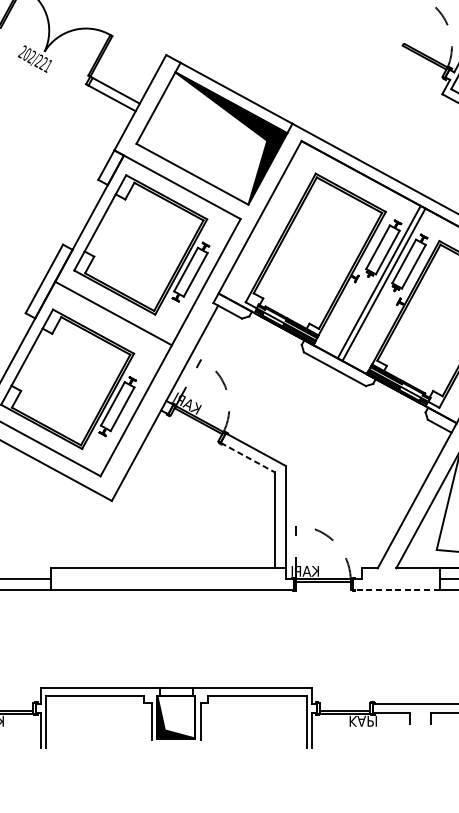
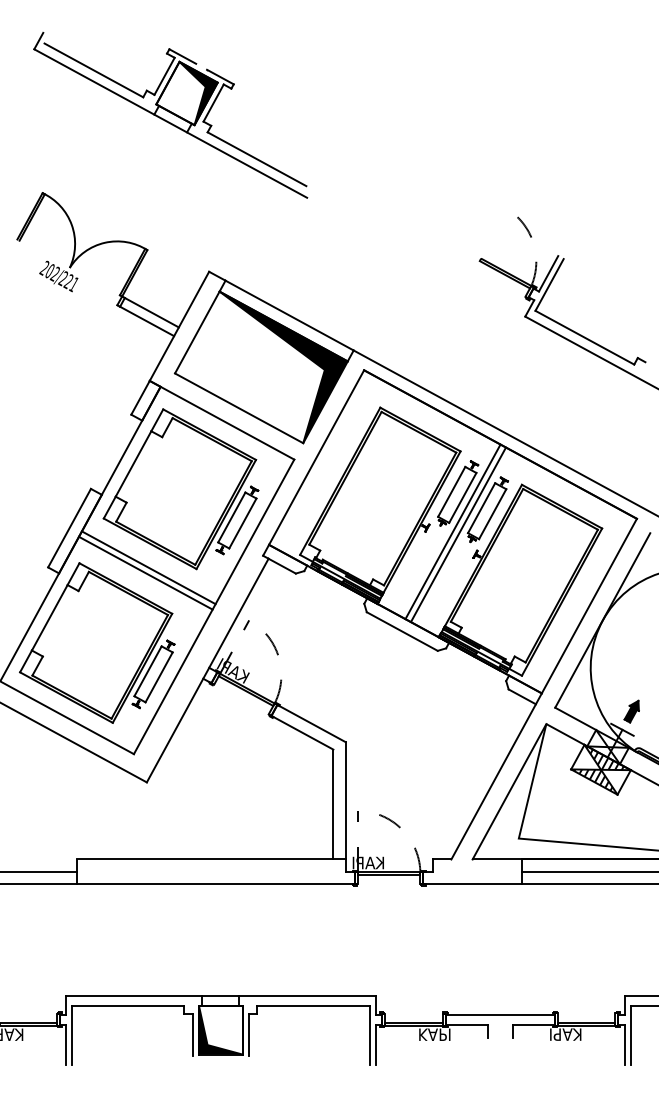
line: (110, 317) -> (145, 572), added
line: (247, 457) -> (302, 732), dashed -> solid
line: (396, 590) -> (472, 884), dashed -> solid

